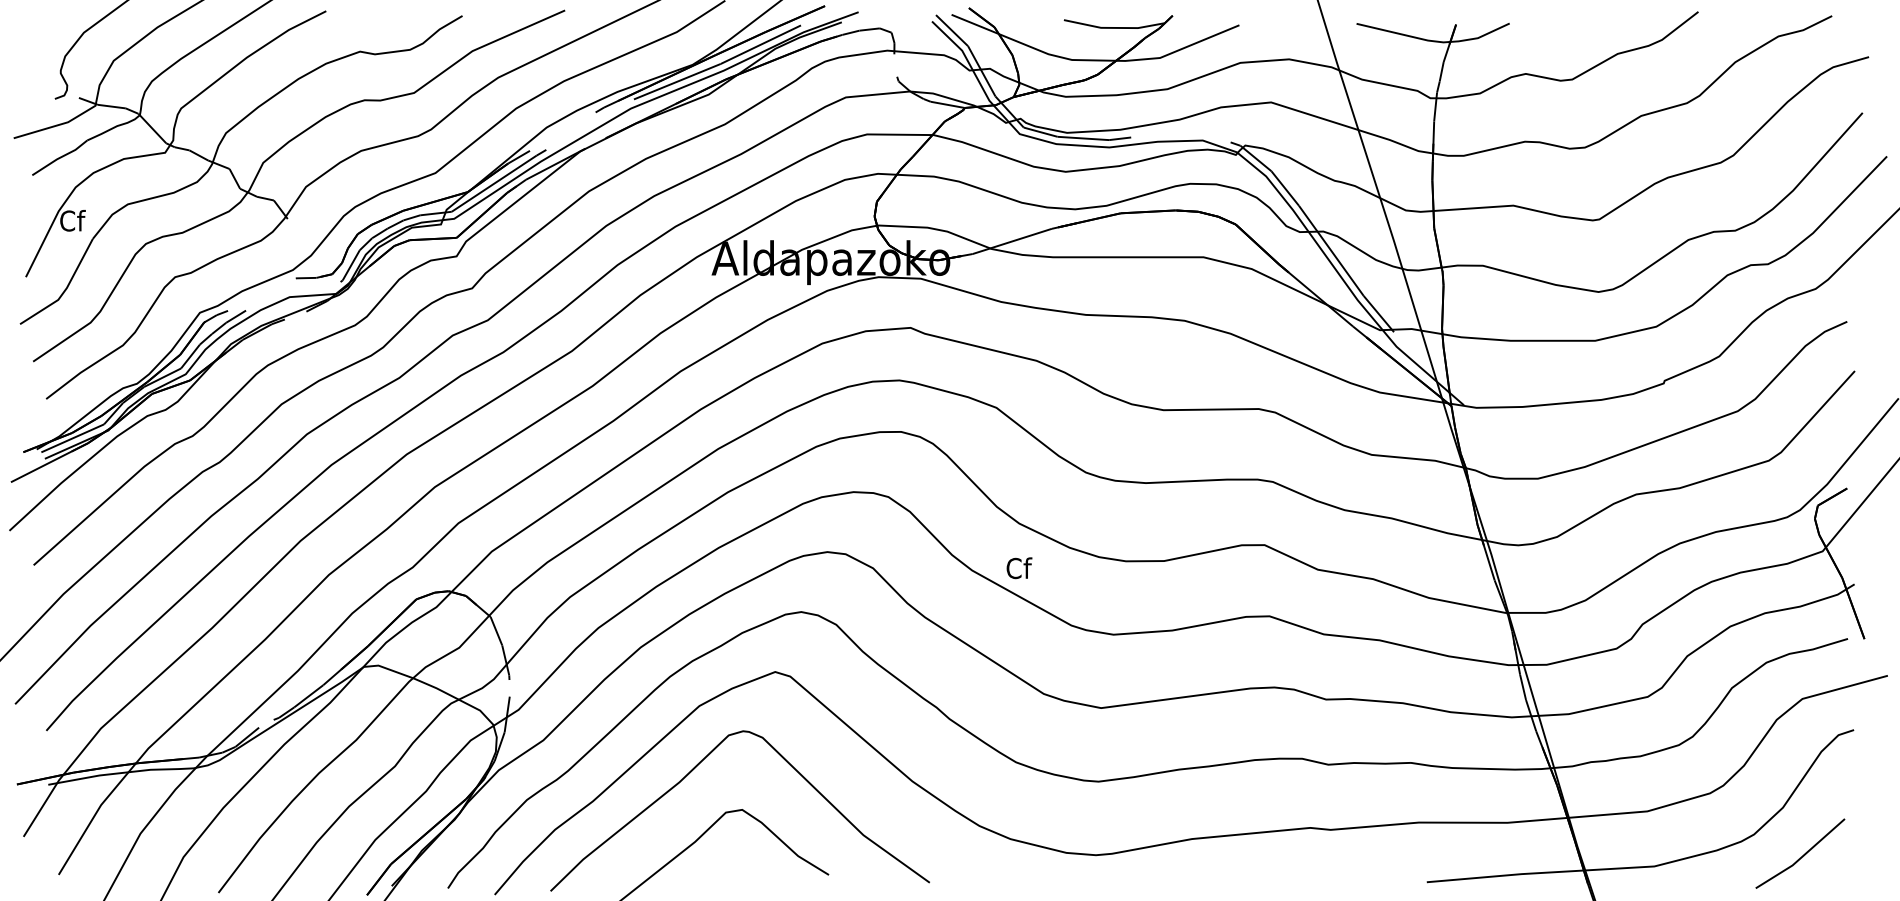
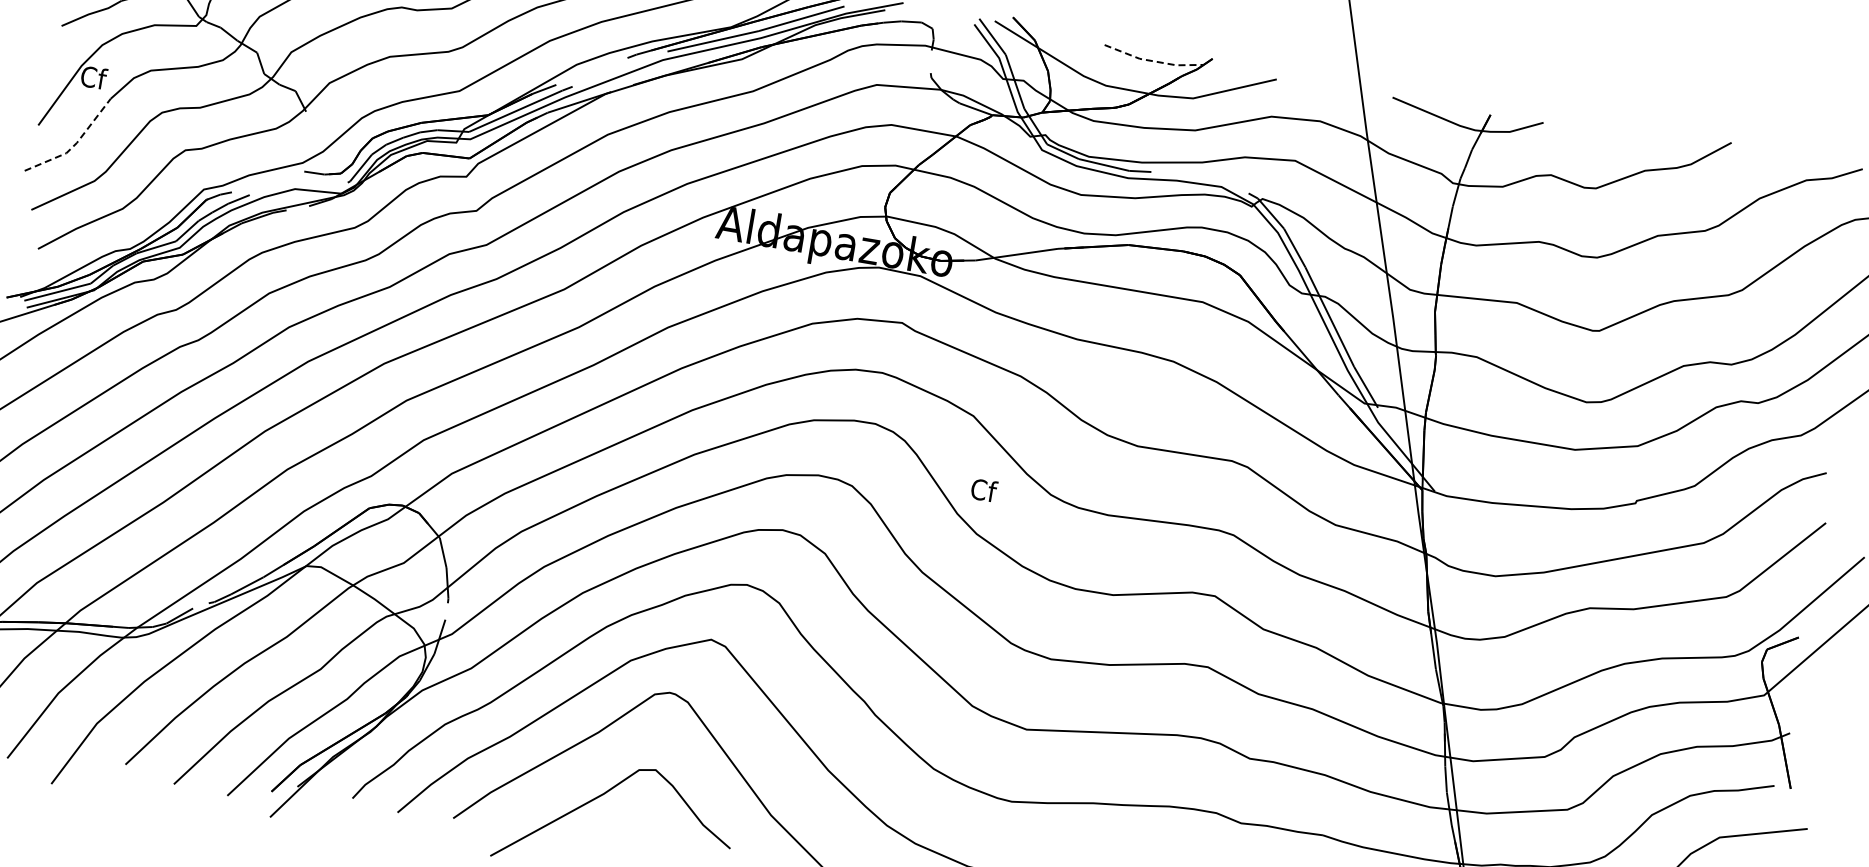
line: (1114, 27) -> (1153, 60), solid -> dashed
line: (65, 289) -> (75, 144), solid -> dashed
text: (1019, 568) -> (984, 490), moved

